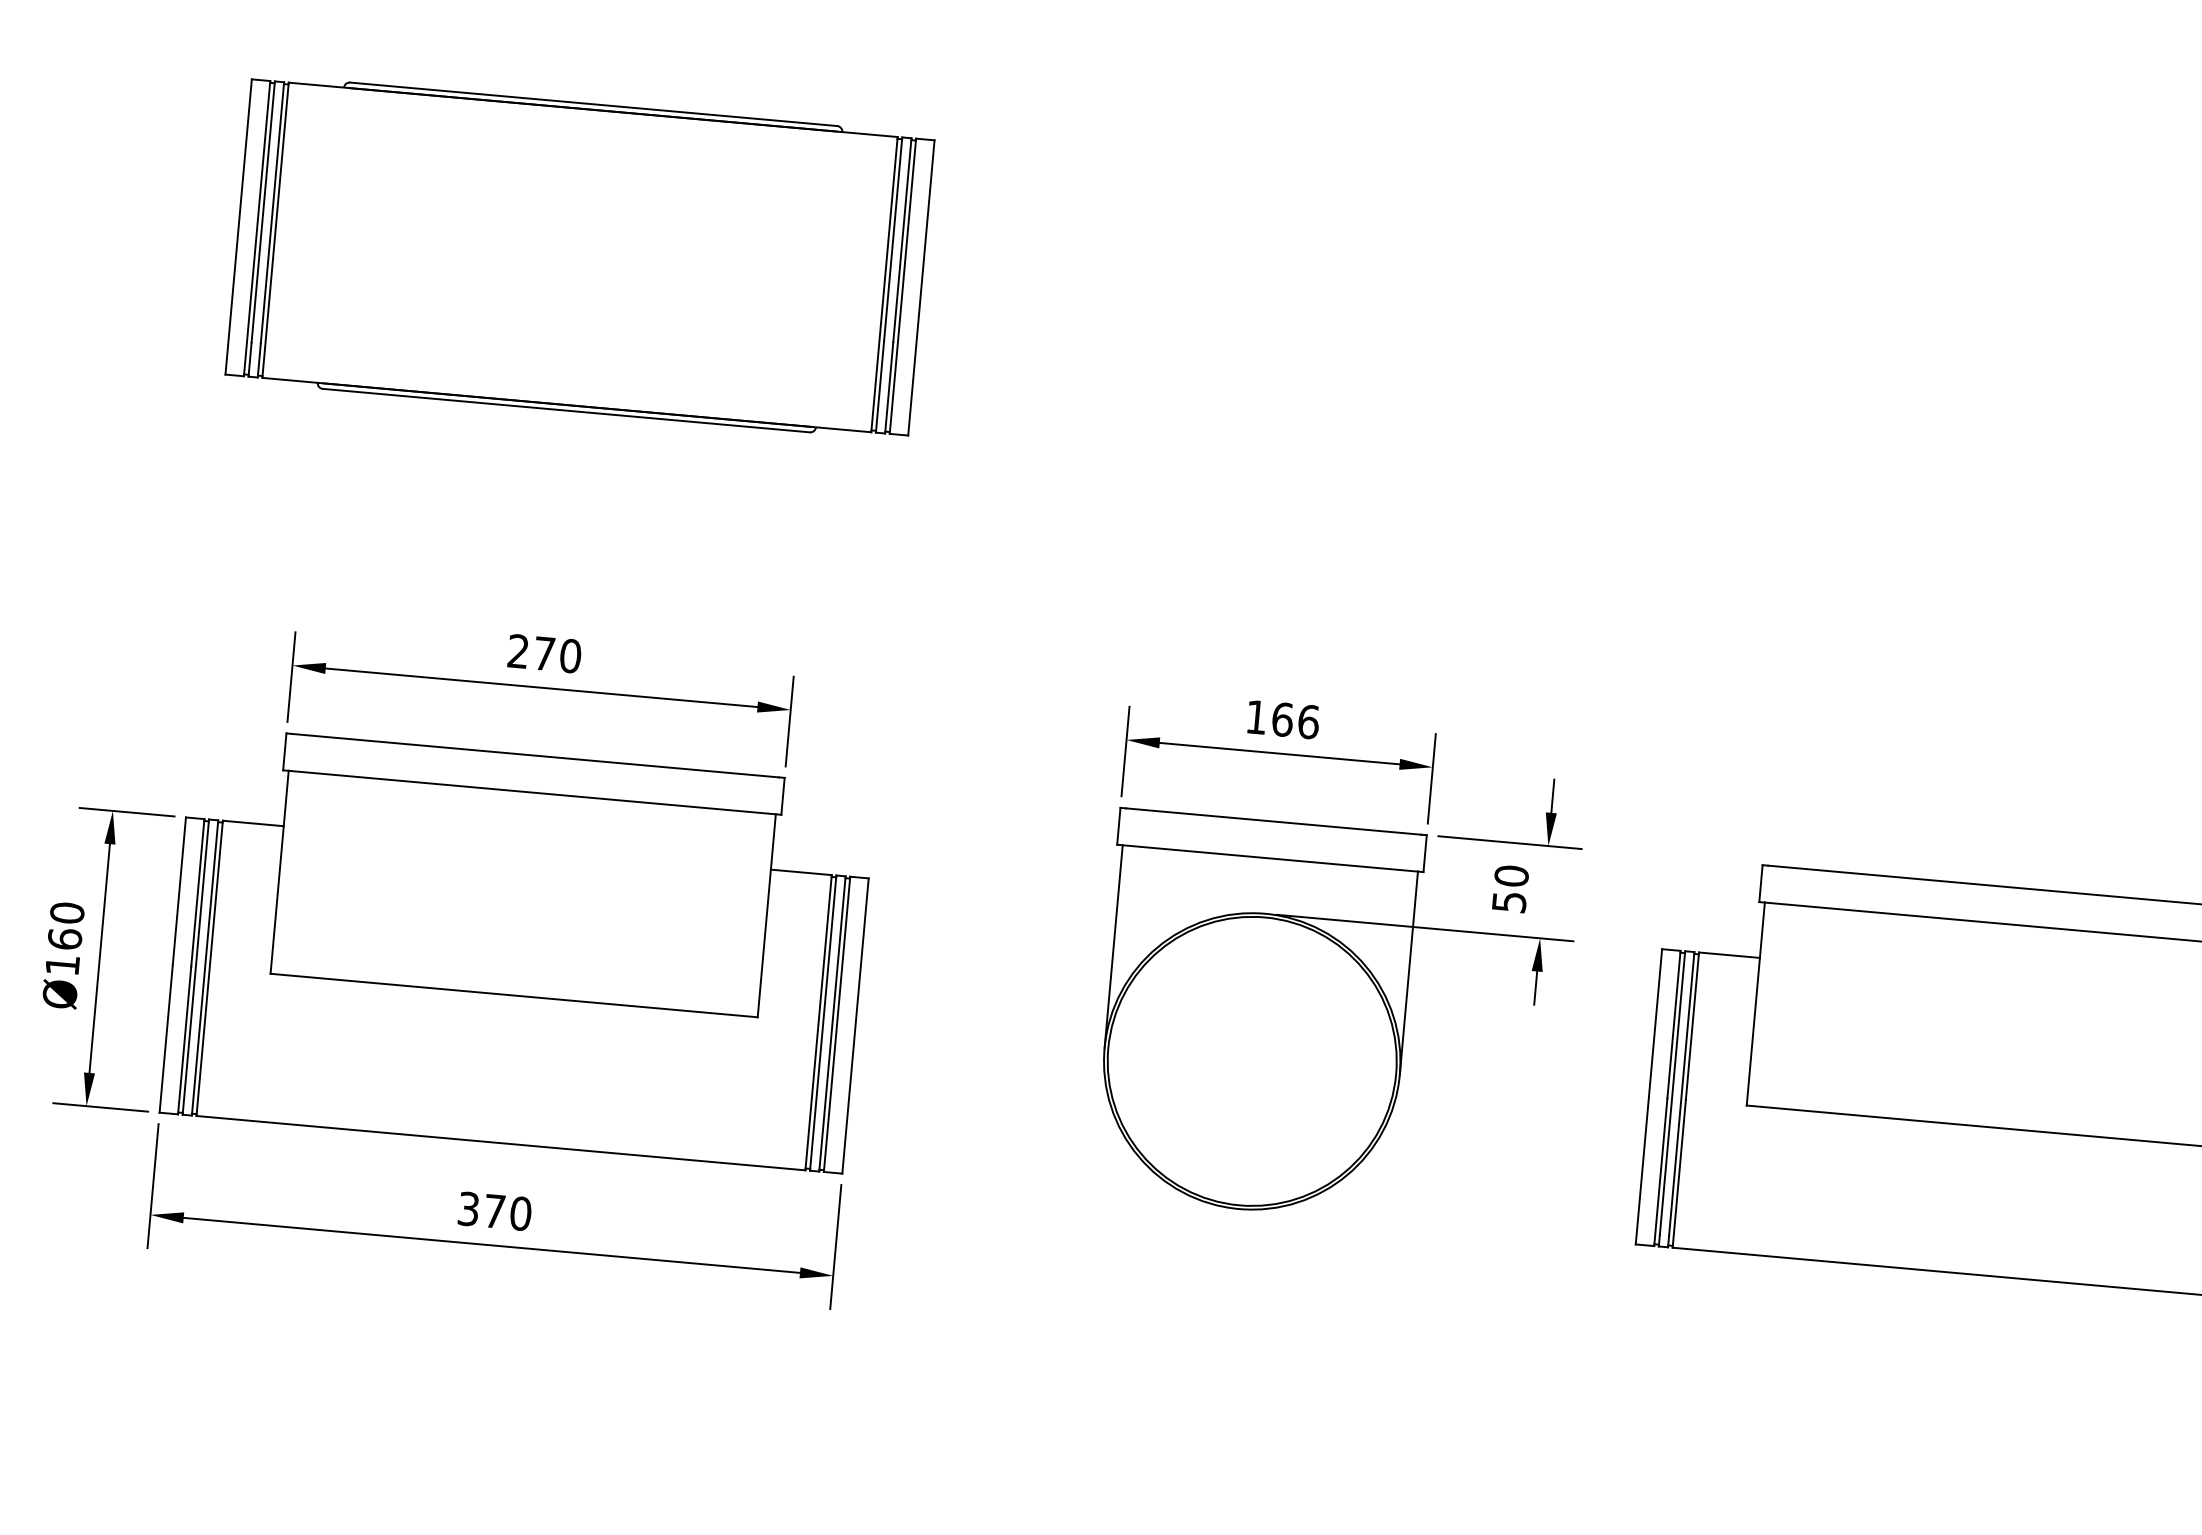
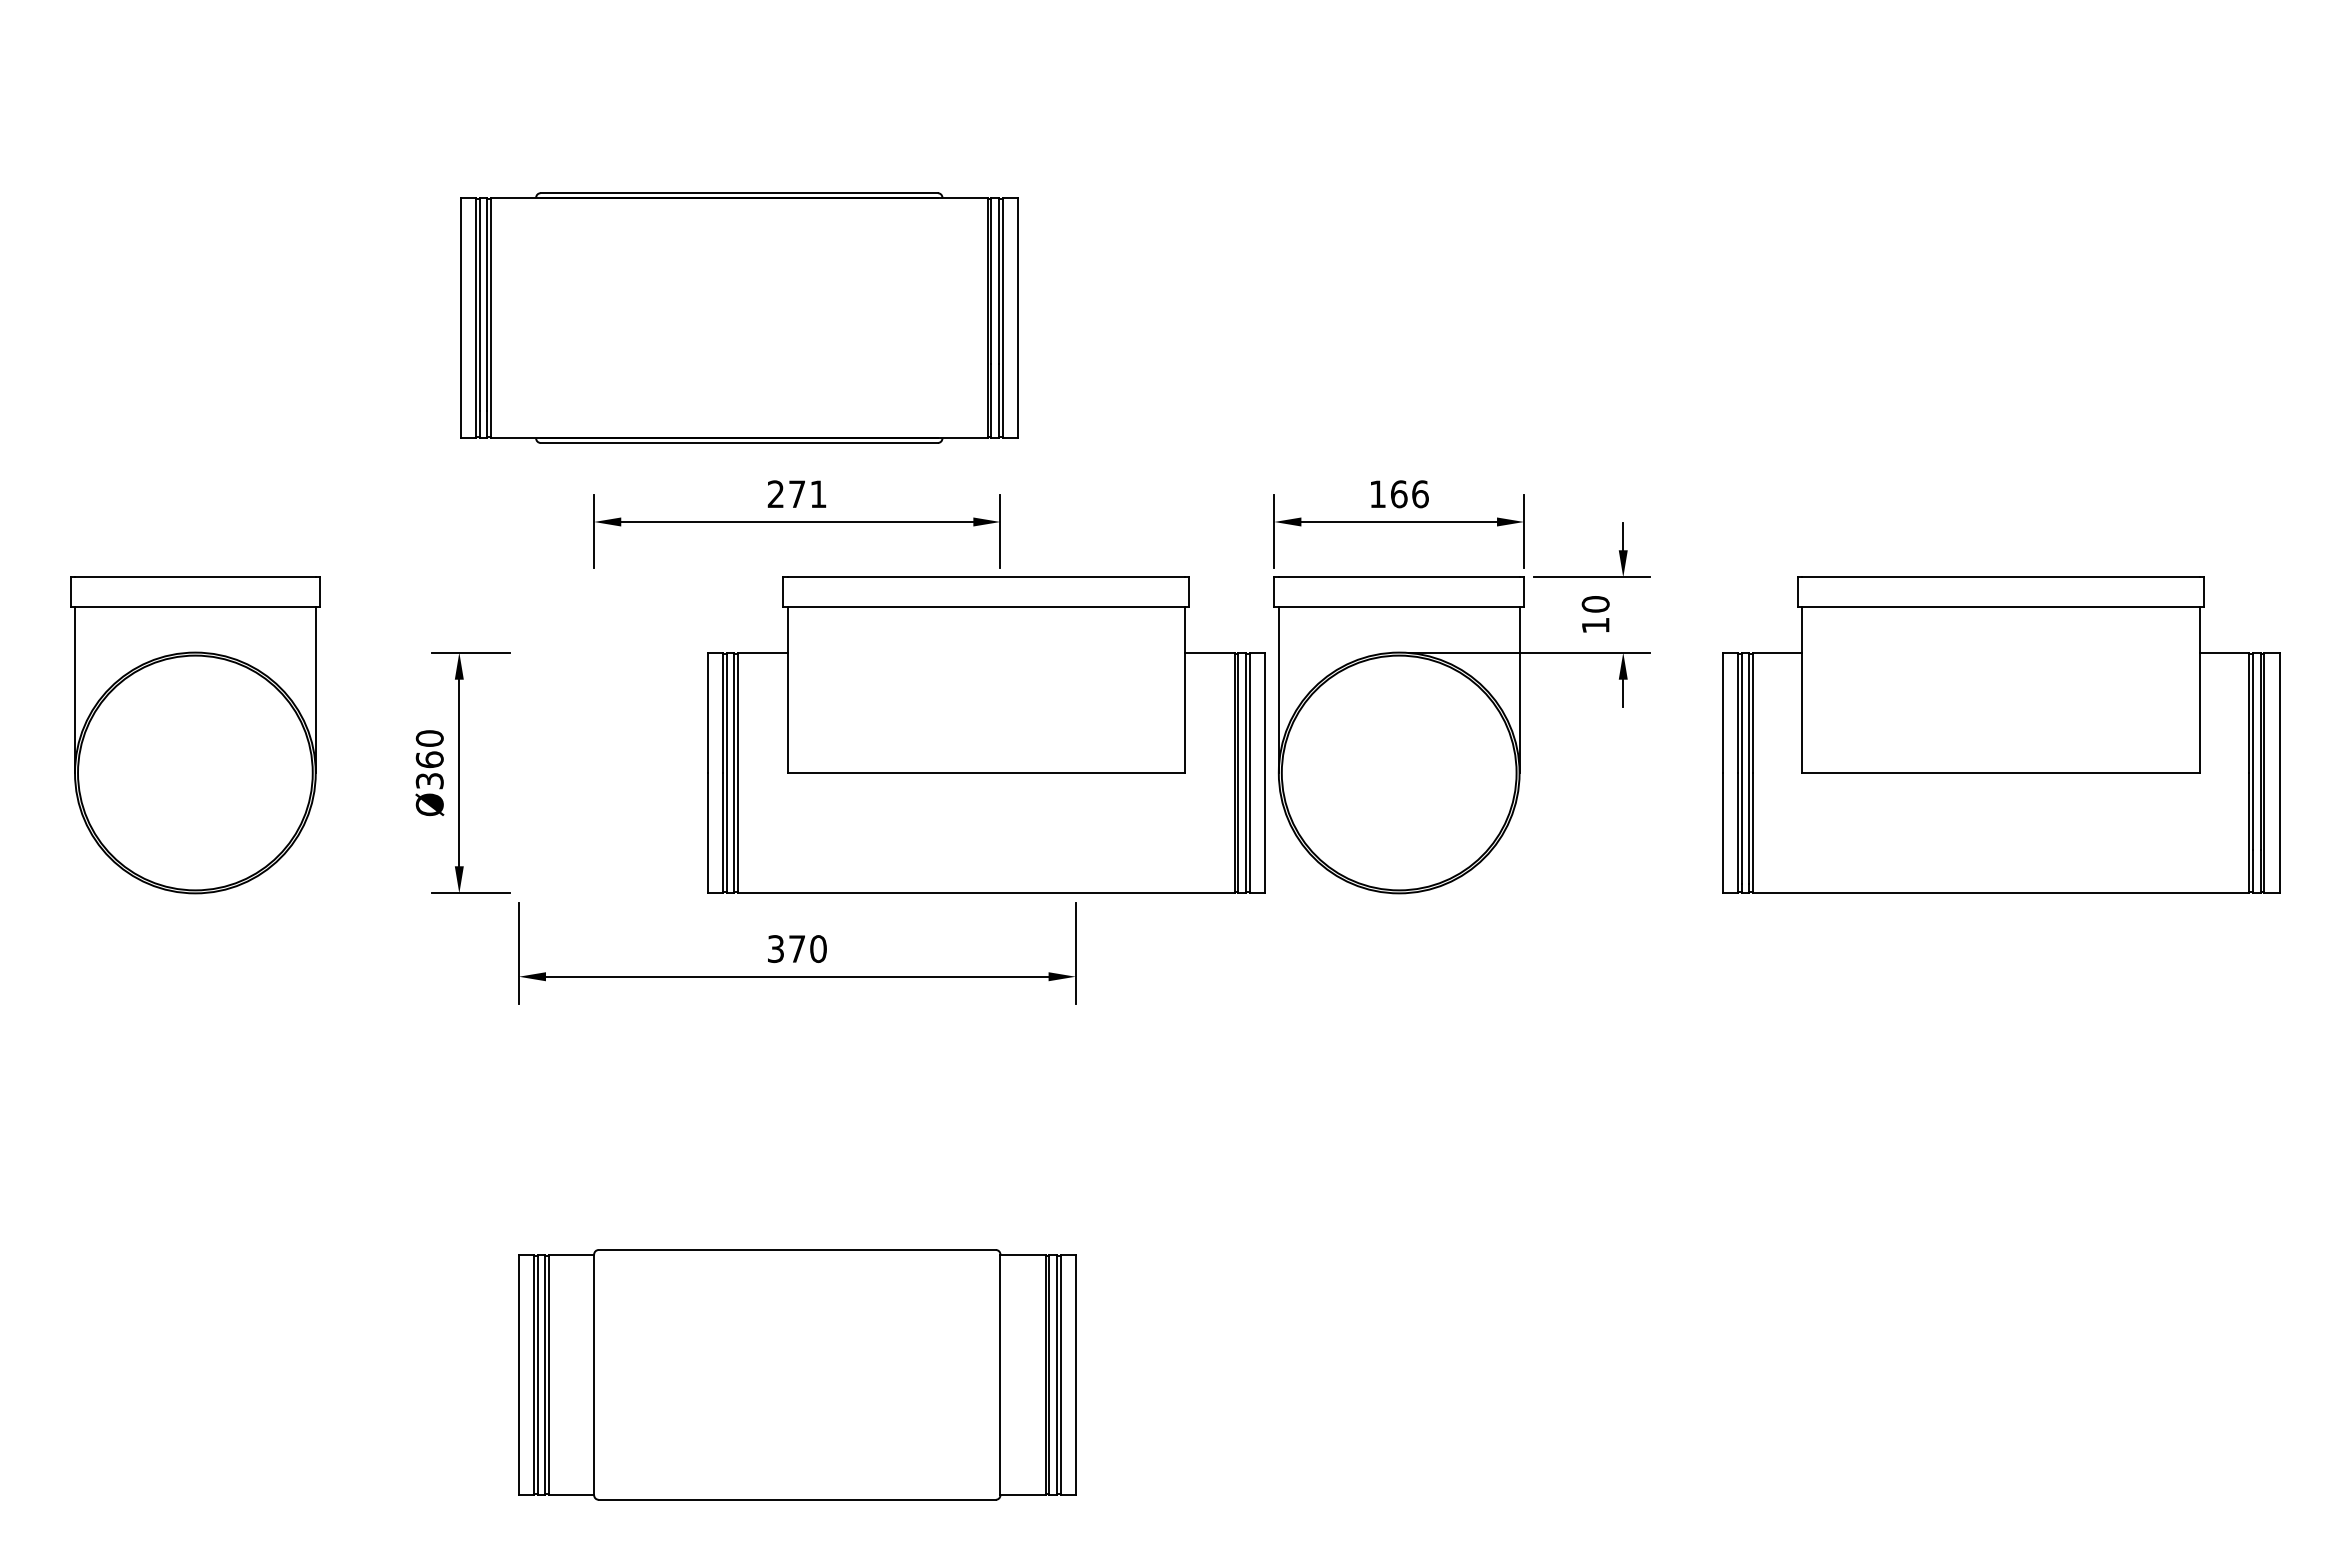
part: (580, 256) -> (739, 317), moved
text: (570, 656) -> (818, 494), 270 -> 271
text: (1509, 902) -> (1595, 625), 50 -> 10
part: (518, 948) -> (986, 734), moved
text: (62, 965) -> (429, 781), Ø160 -> Ø360

